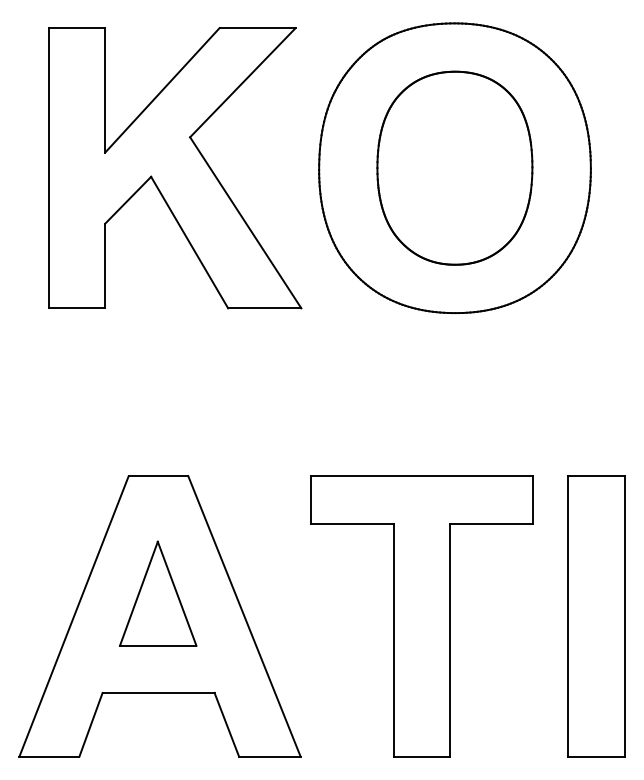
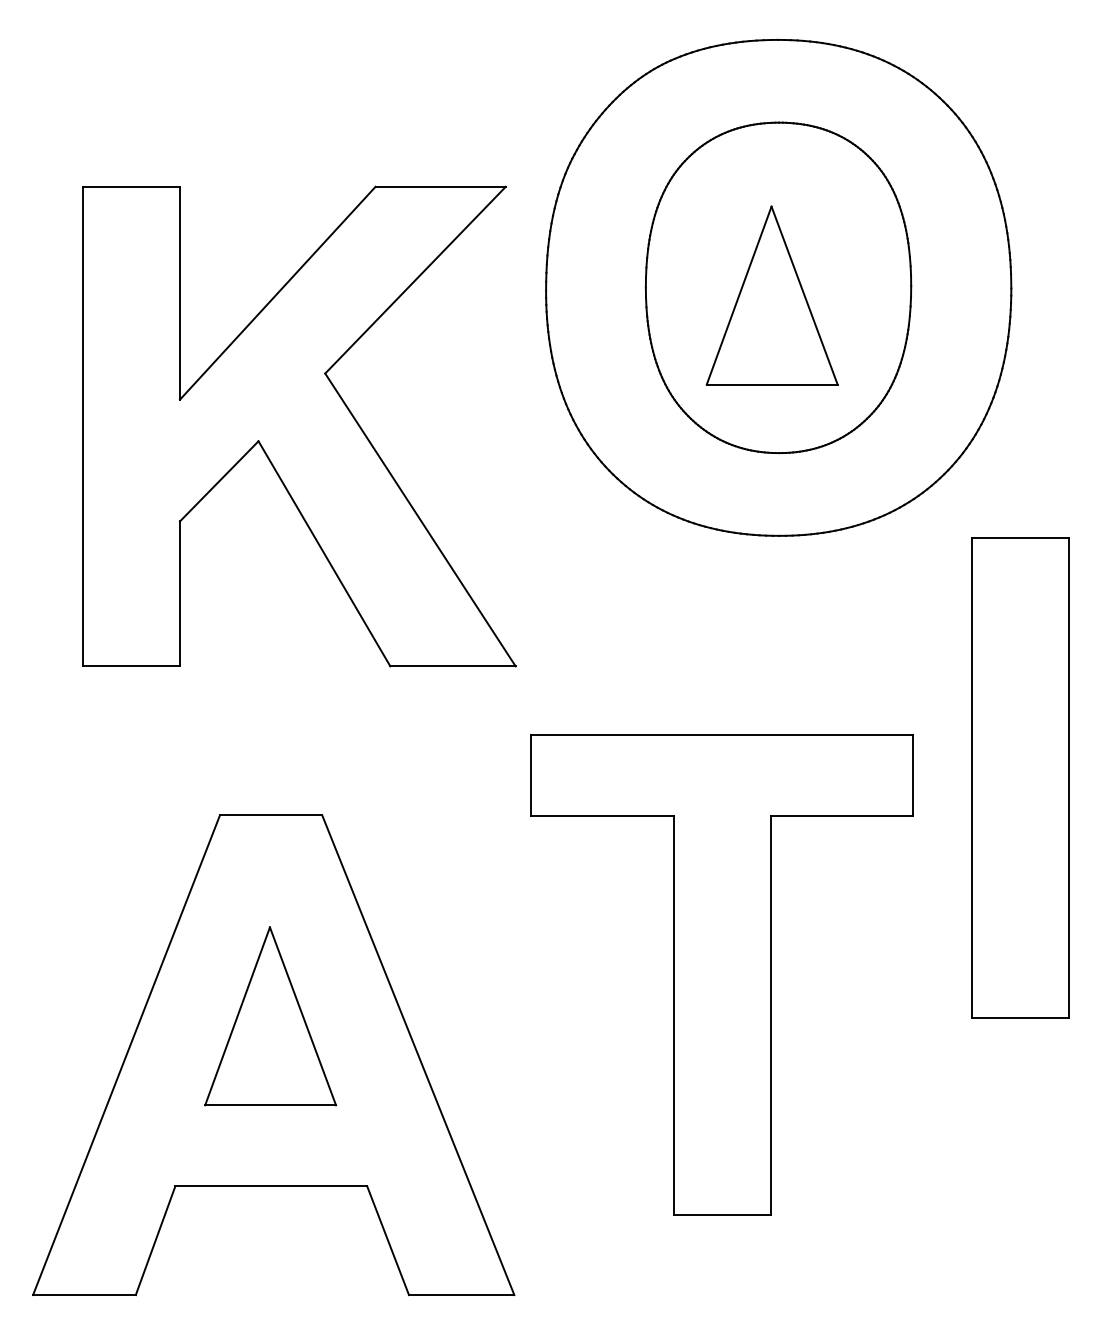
part: (175, 168) -> (300, 426), moved
part: (451, 172) -> (772, 295), added
part: (421, 616) -> (721, 974), moved
part: (596, 616) -> (1020, 777), moved

